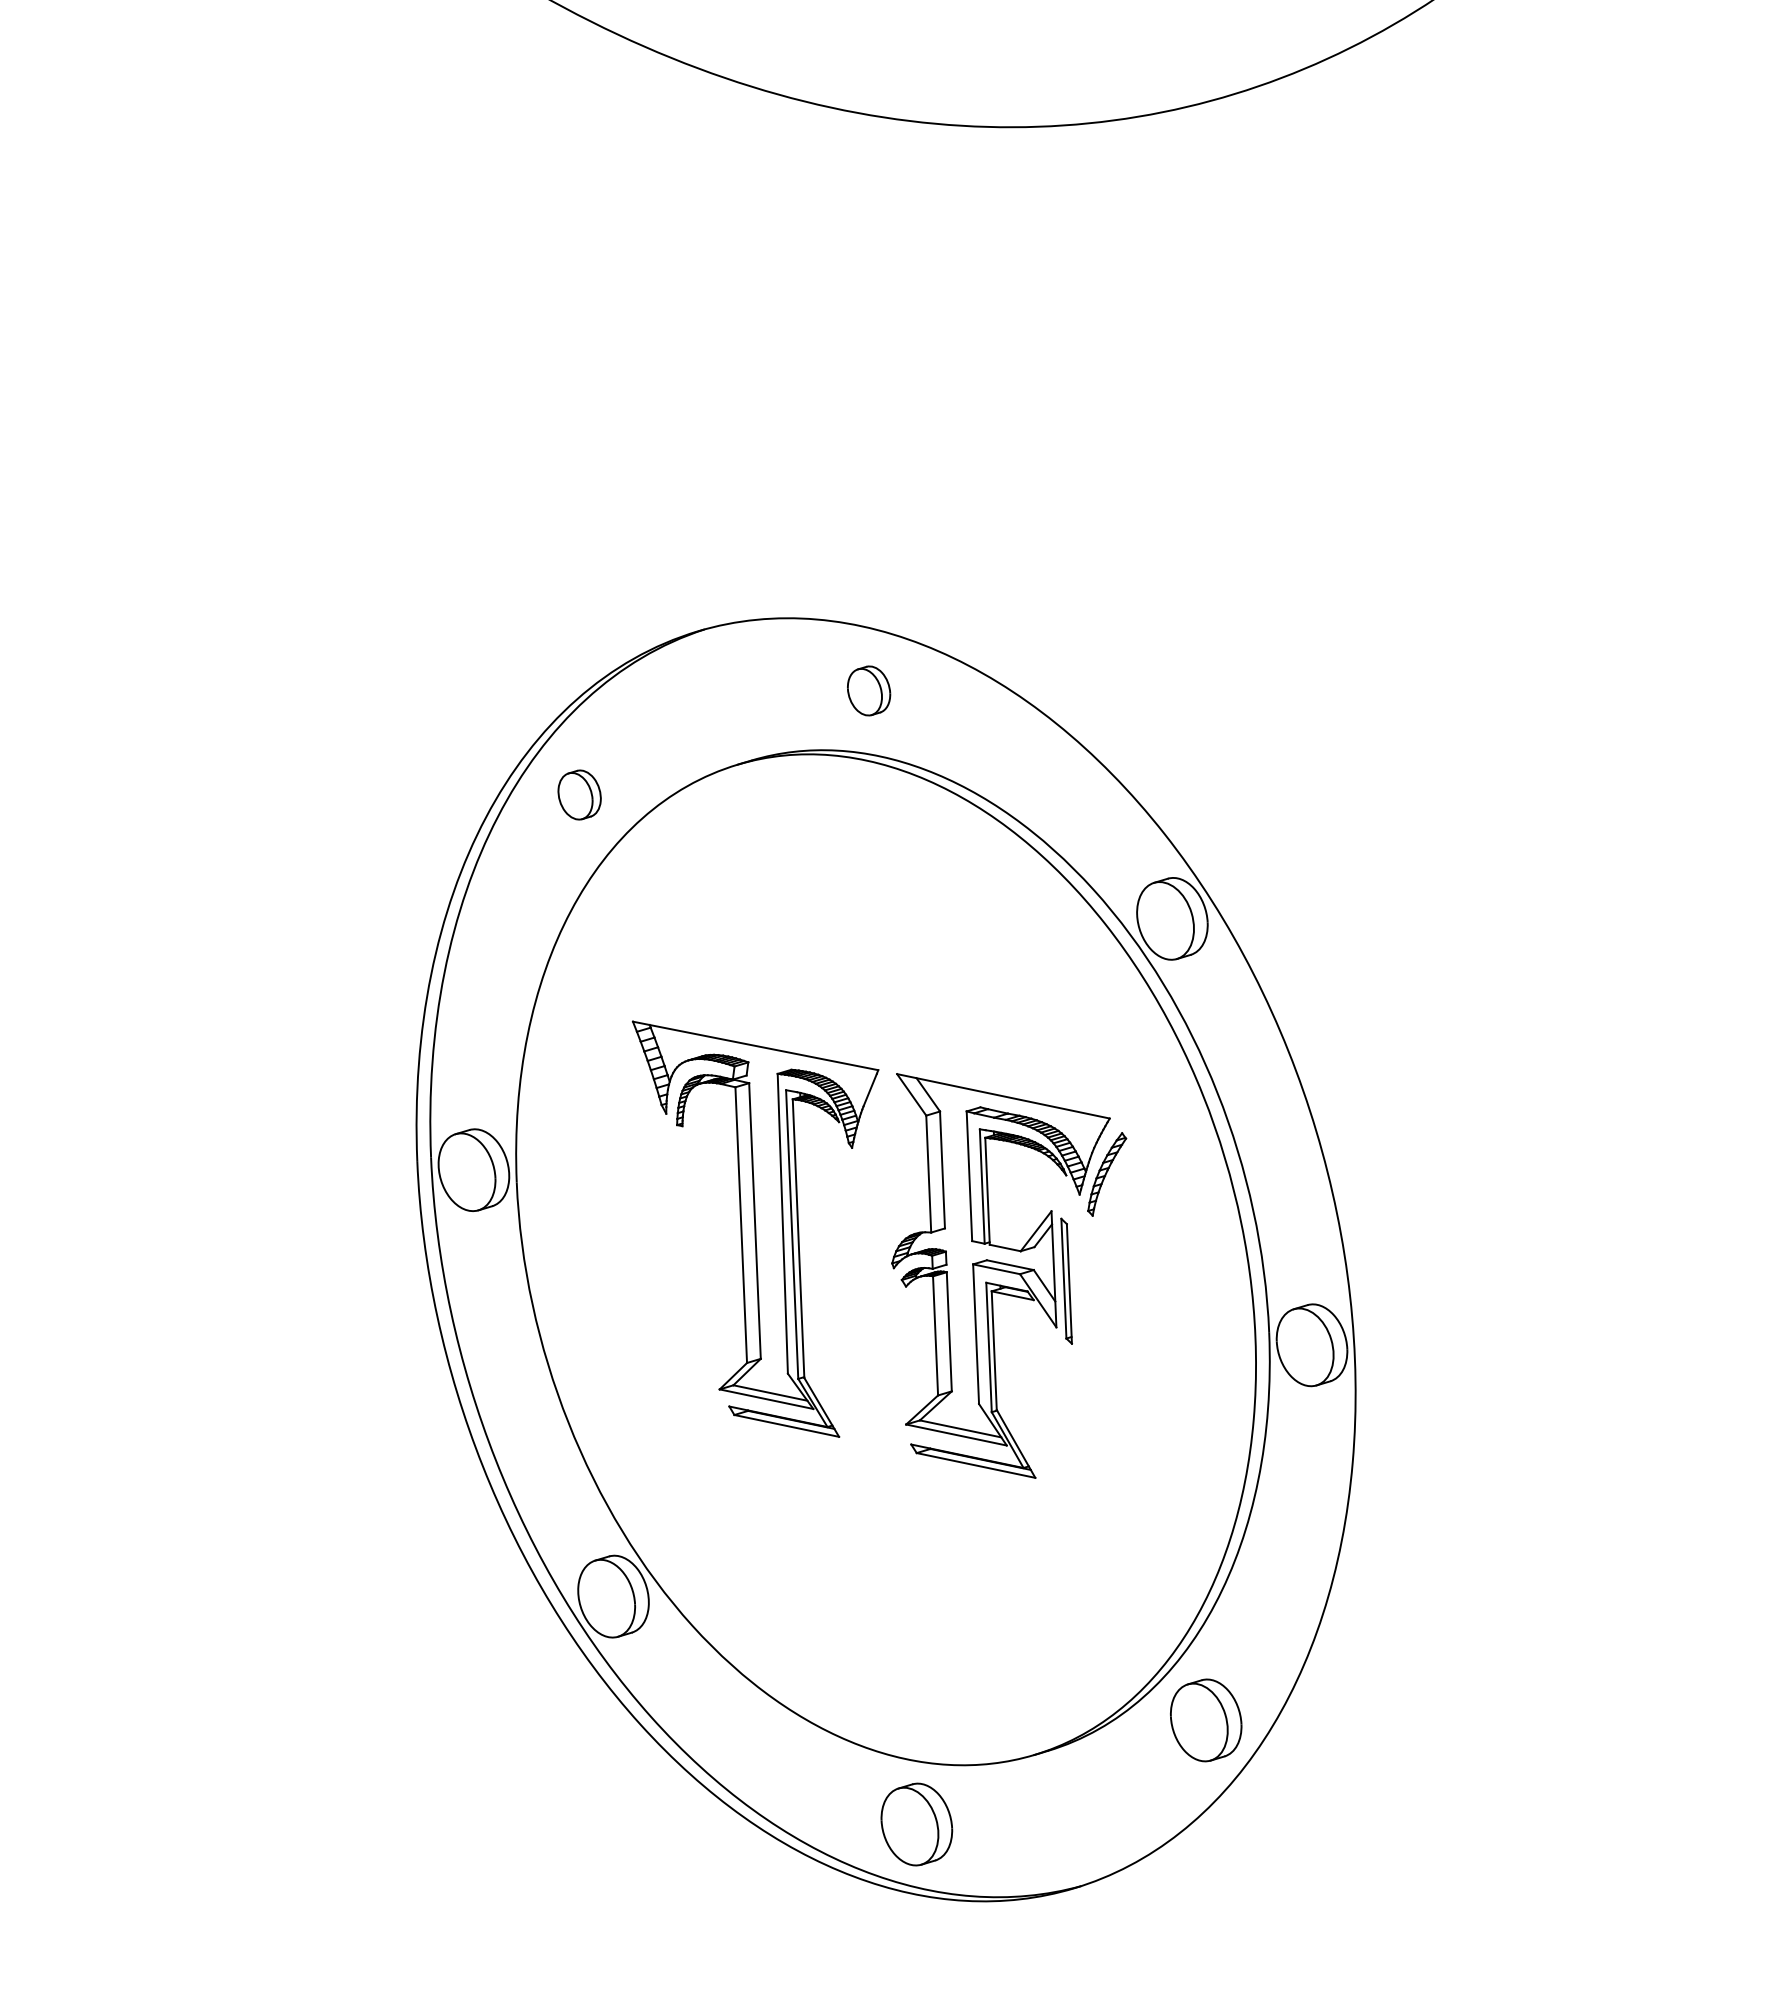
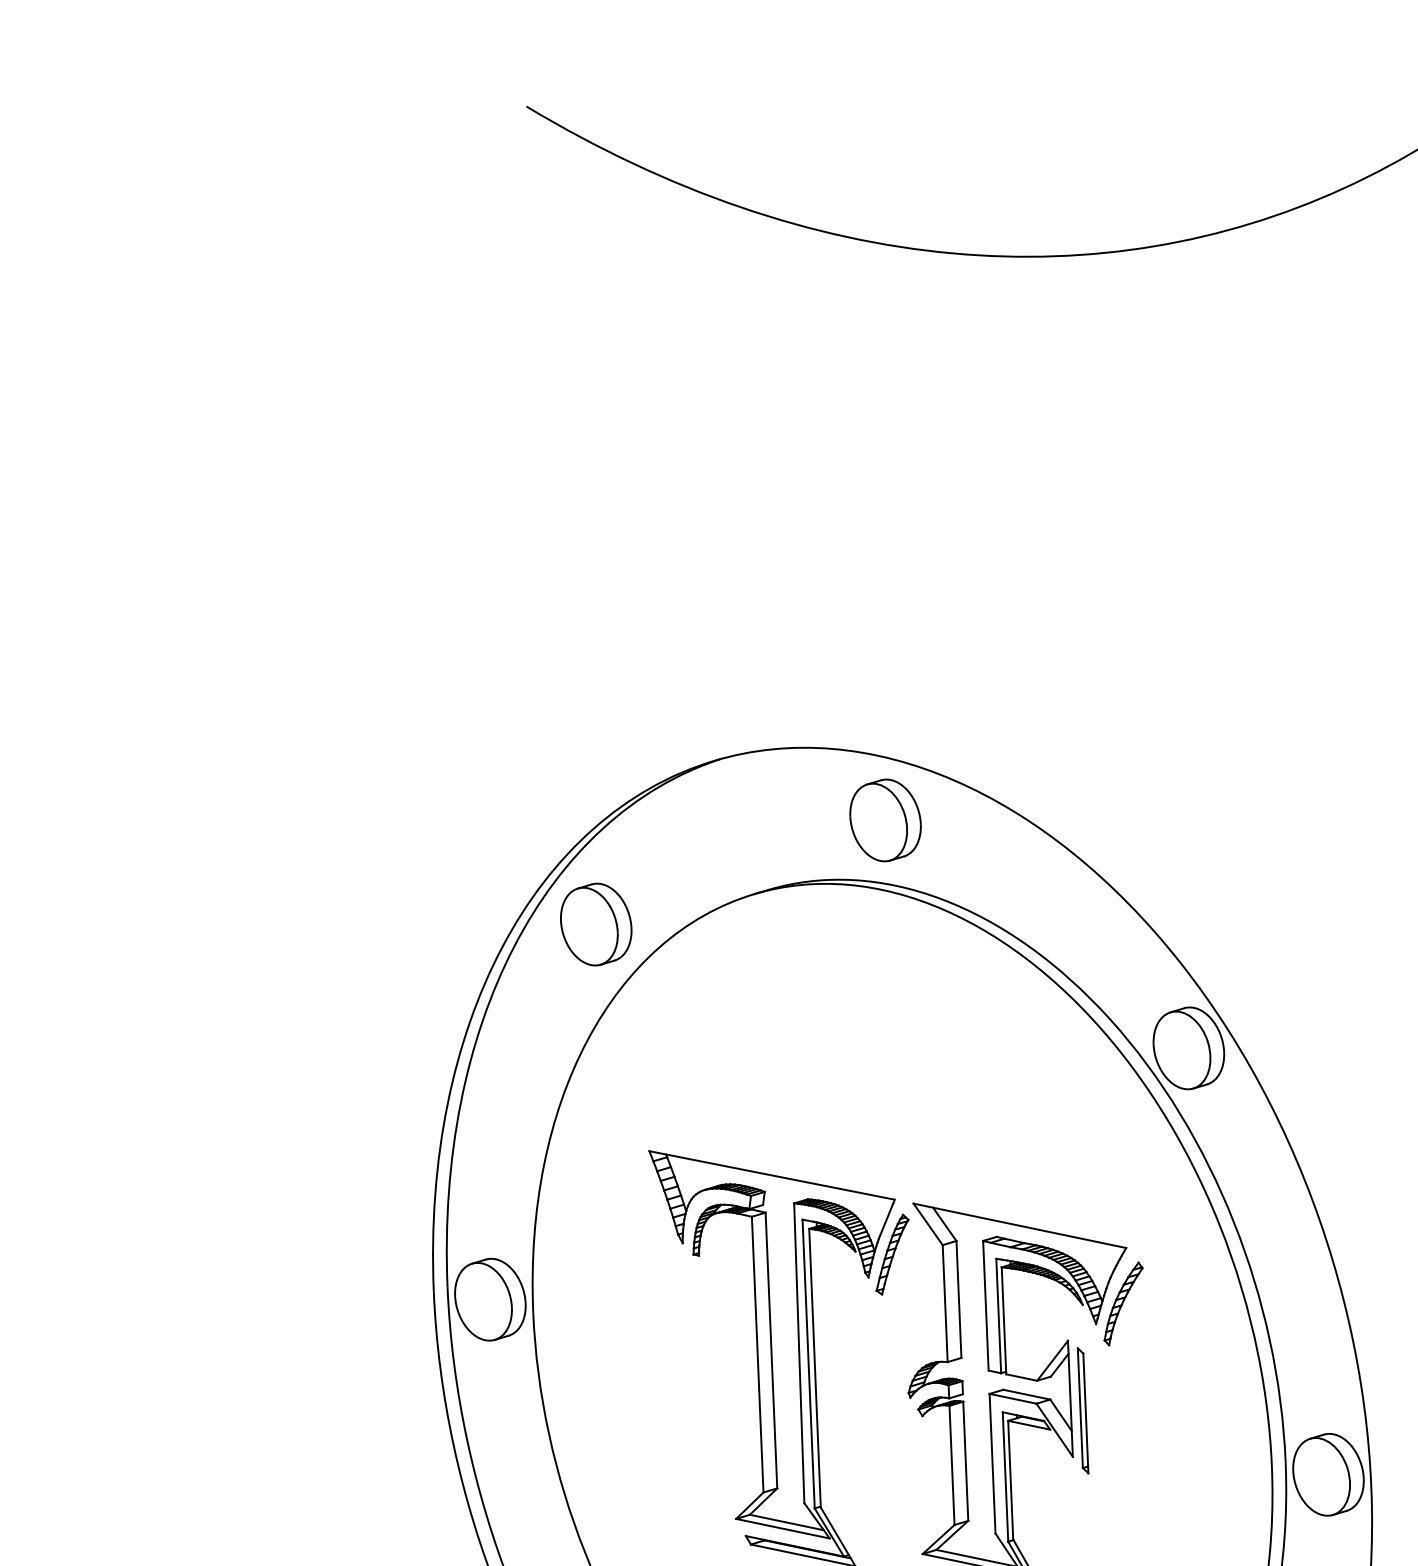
part: (868, 690) -> (884, 820), size x1.67
part: (579, 794) -> (595, 924), size x1.67
part: (875, 1125) -> (891, 1255), added

